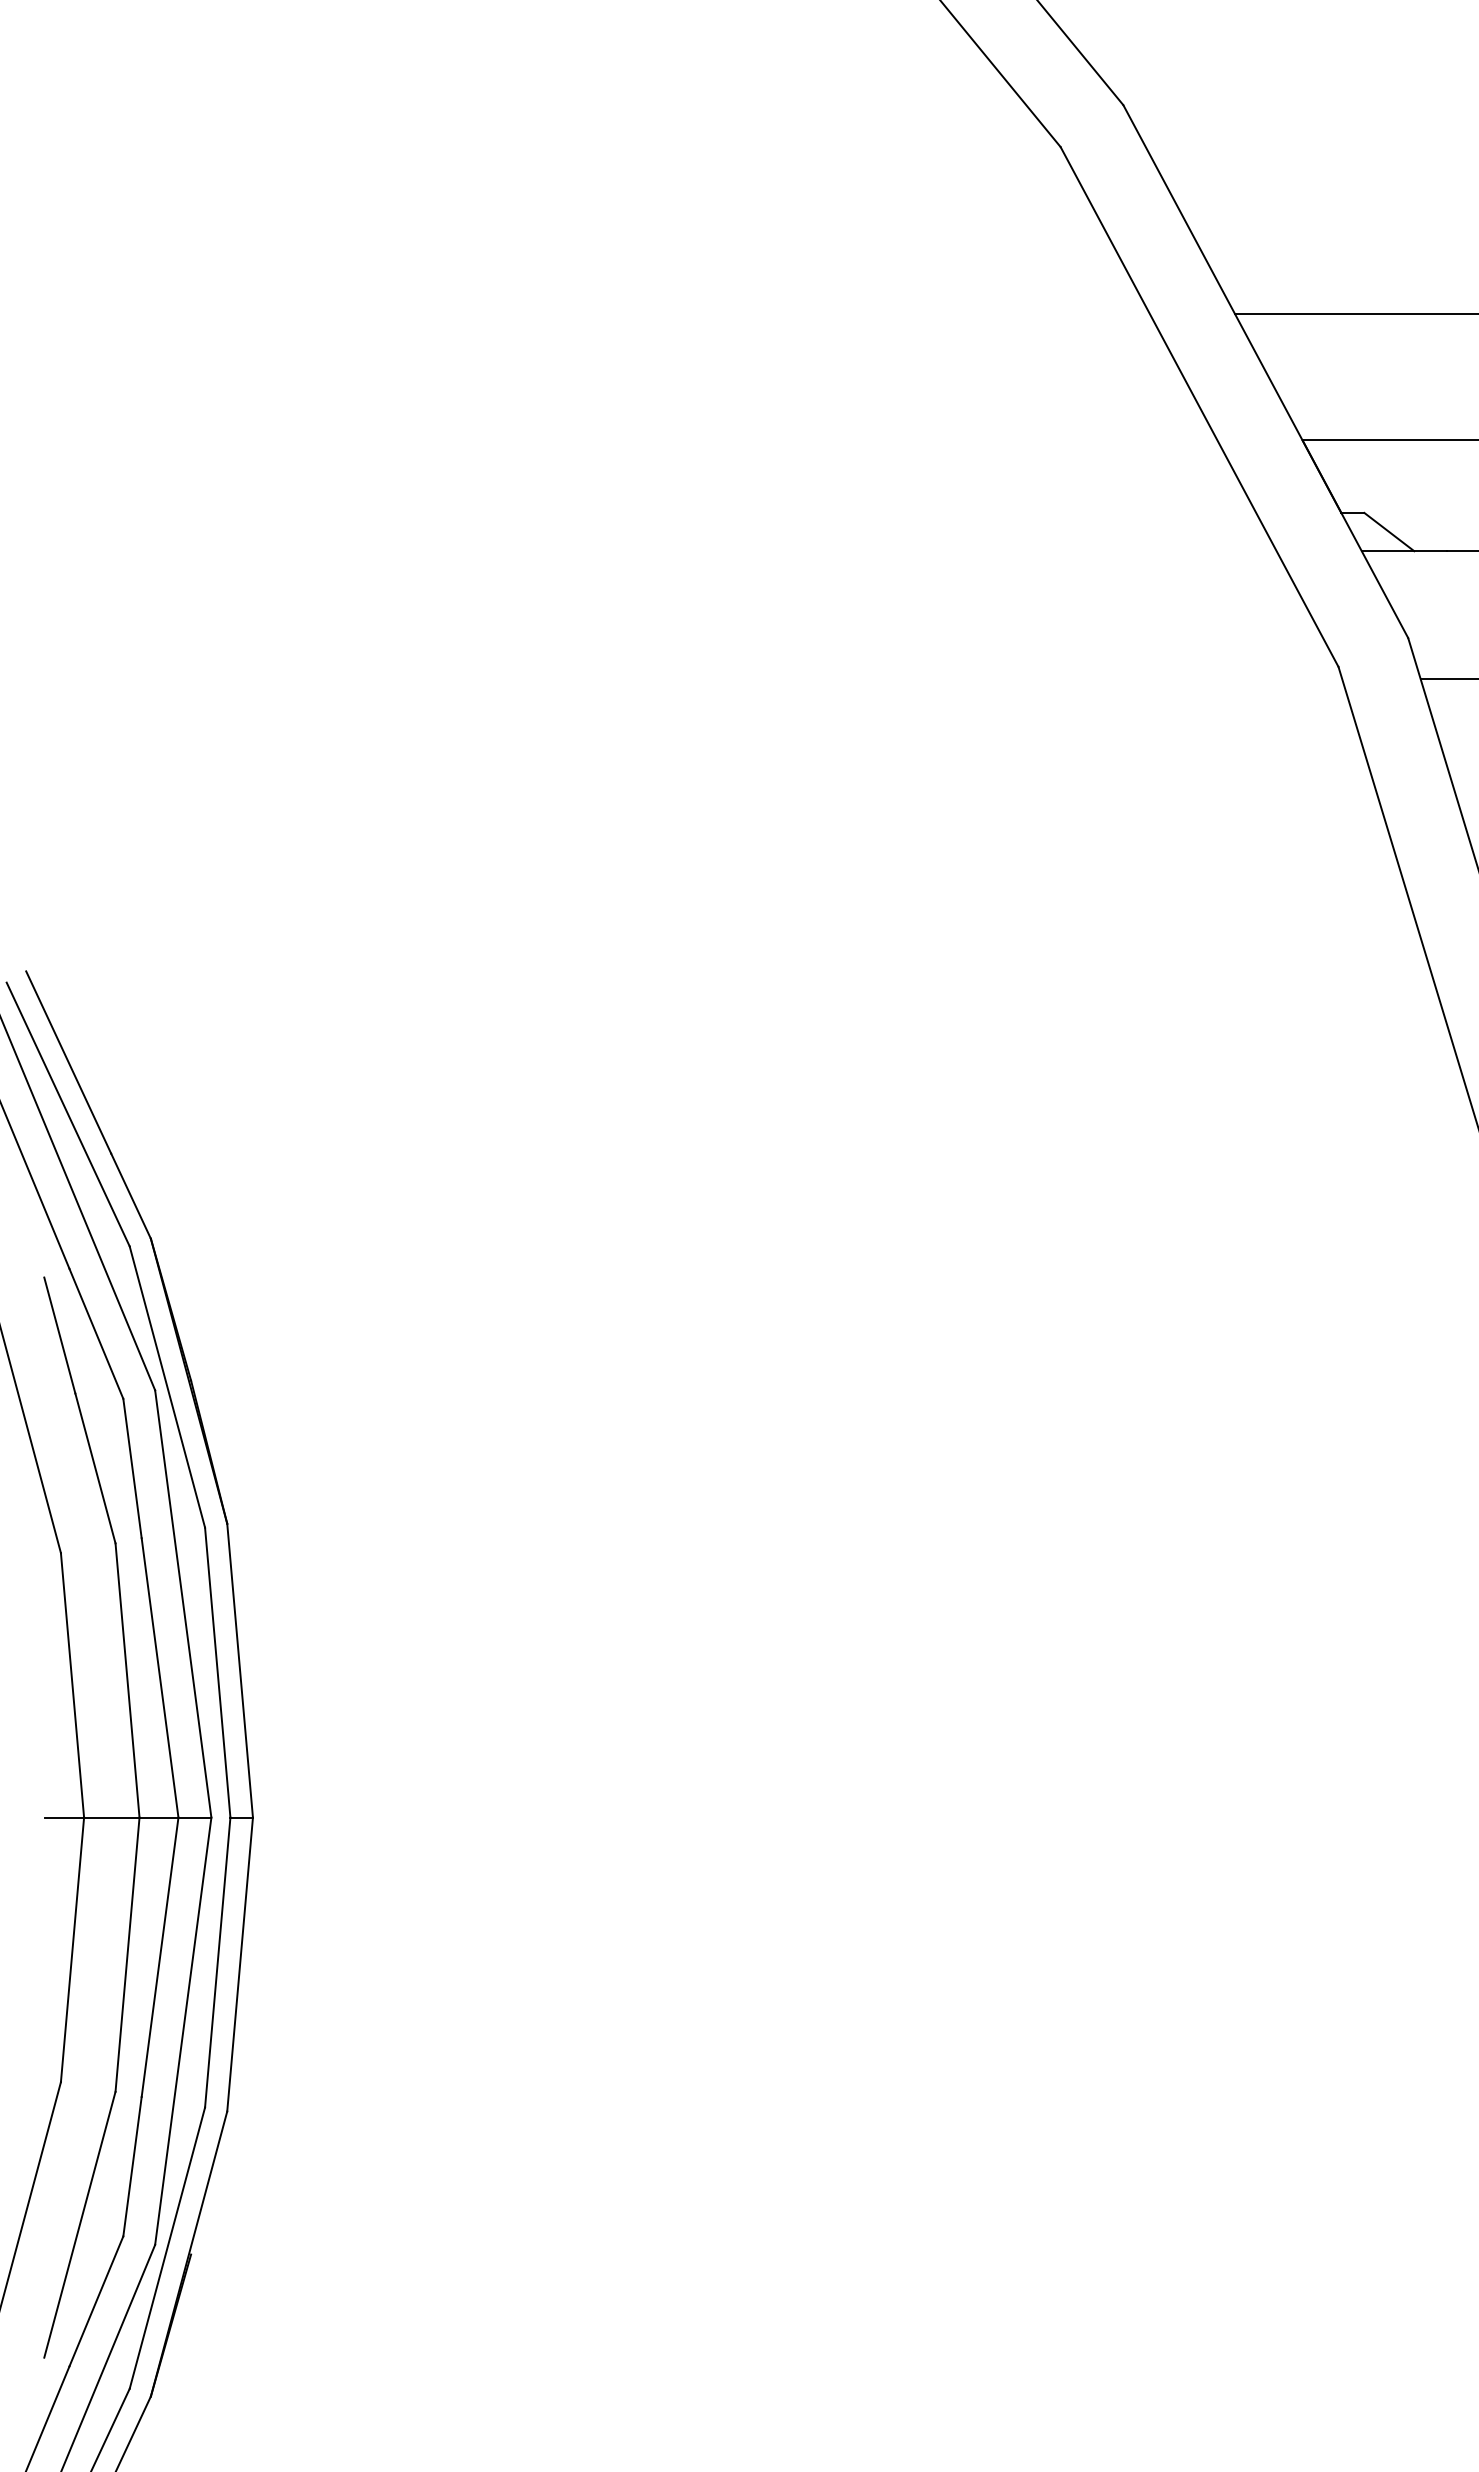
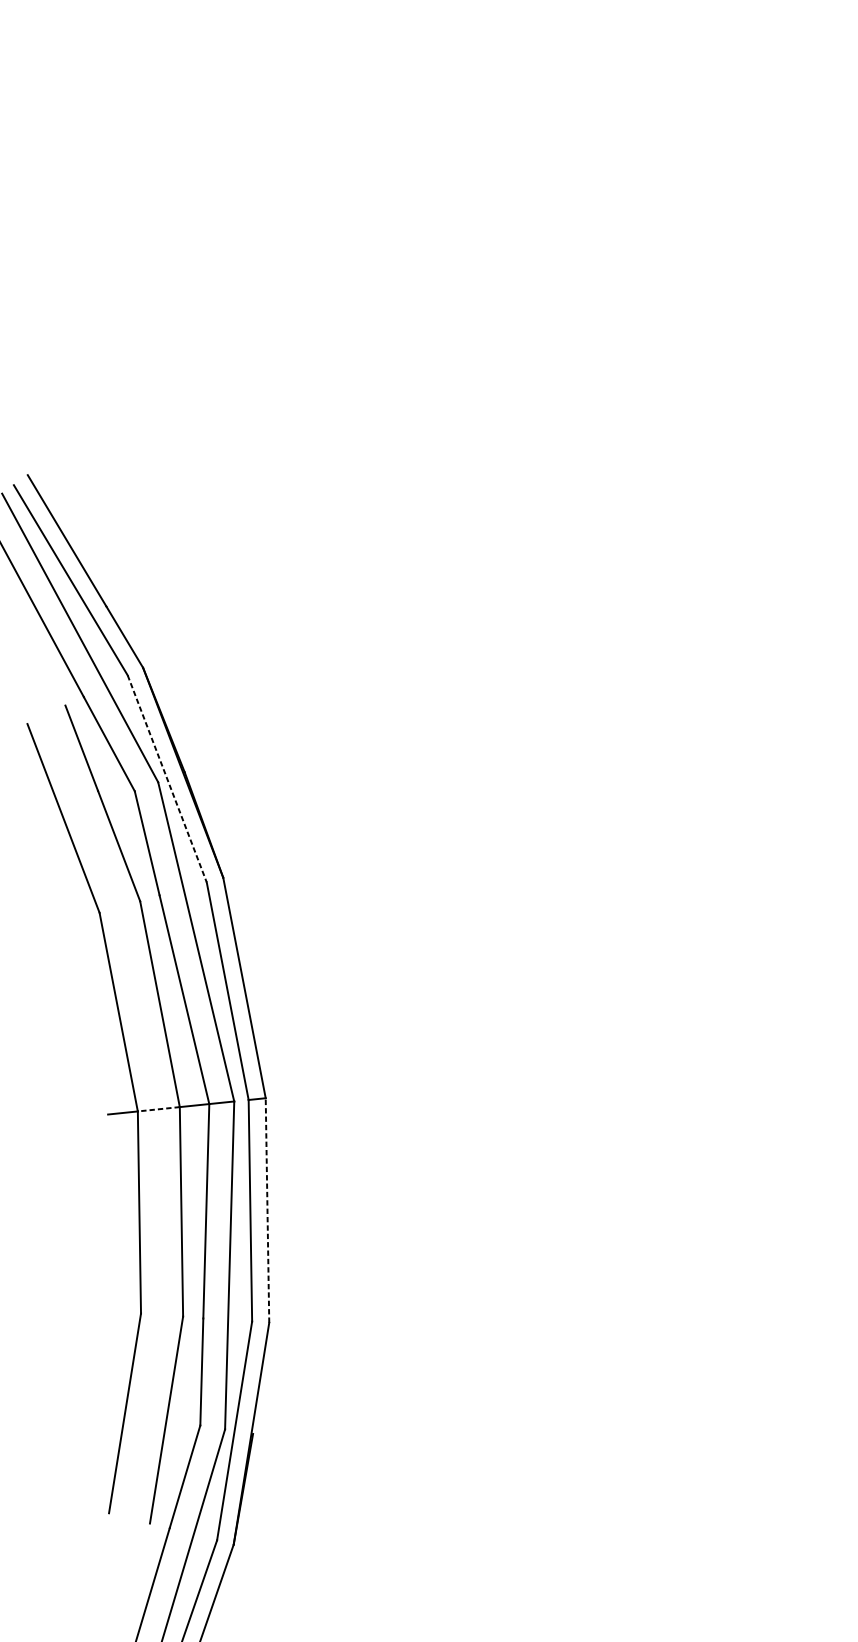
line: (167, 1387) -> (167, 779), solid -> dashed
line: (111, 1817) -> (158, 1109), solid -> dashed
line: (240, 1964) -> (267, 1210), solid -> dashed

